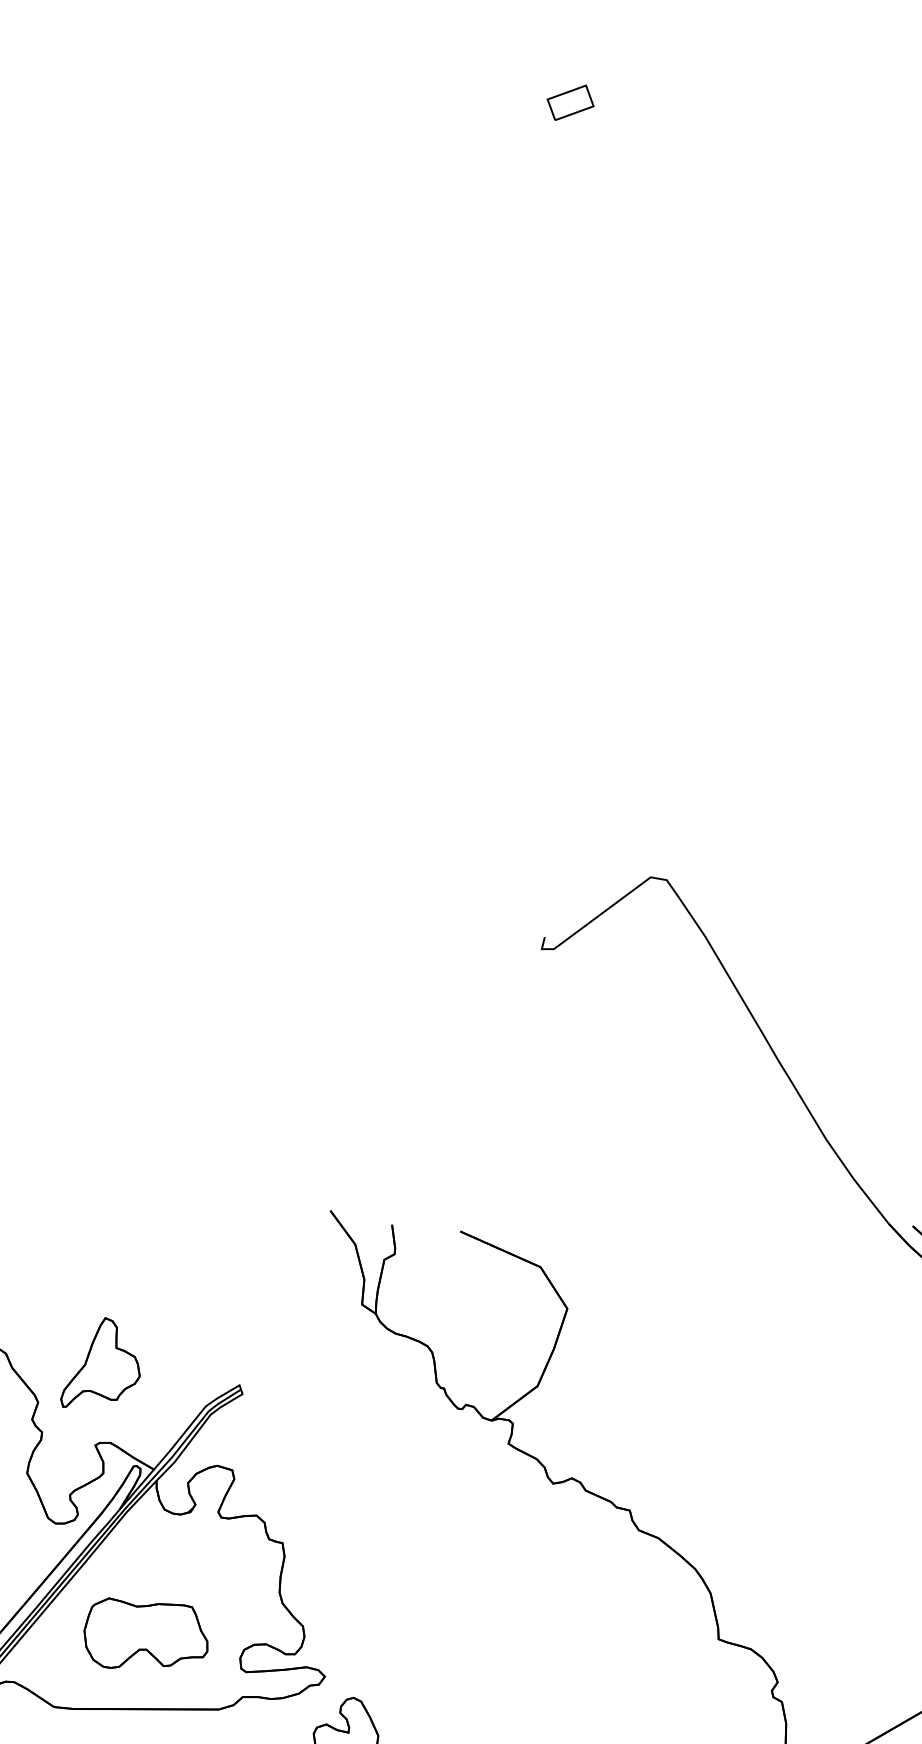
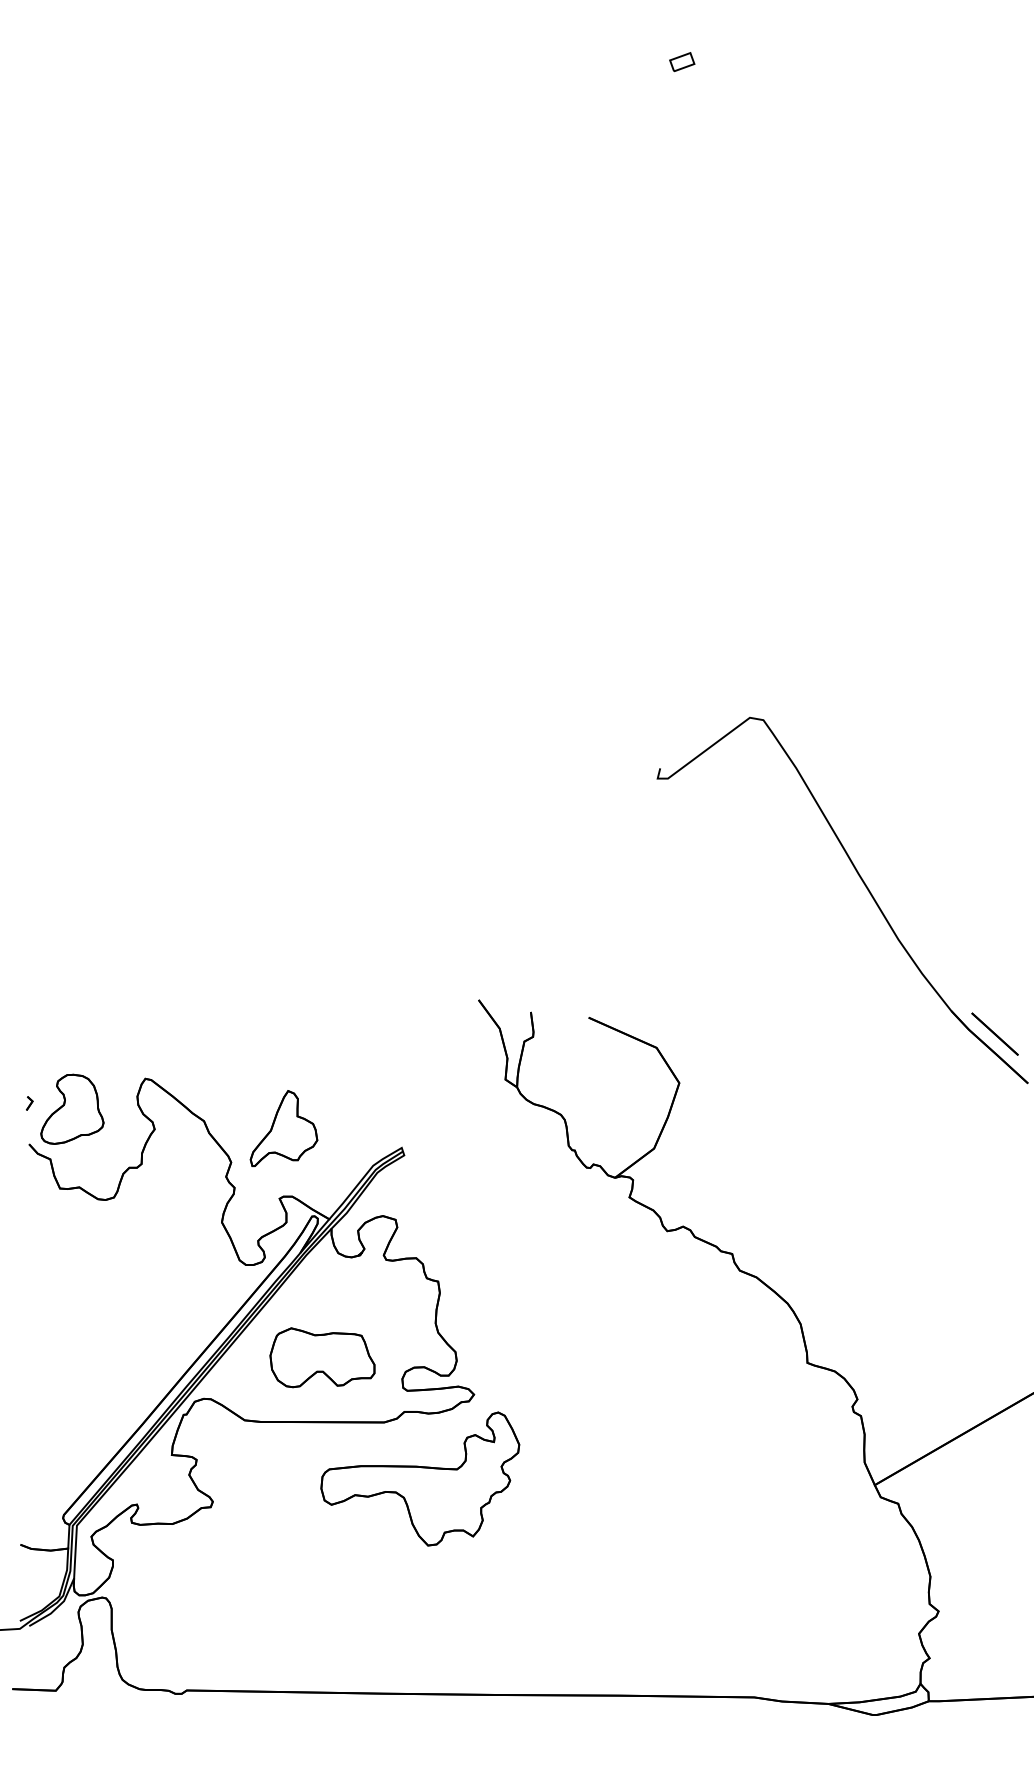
part: (571, 103) -> (682, 62), size x0.62

